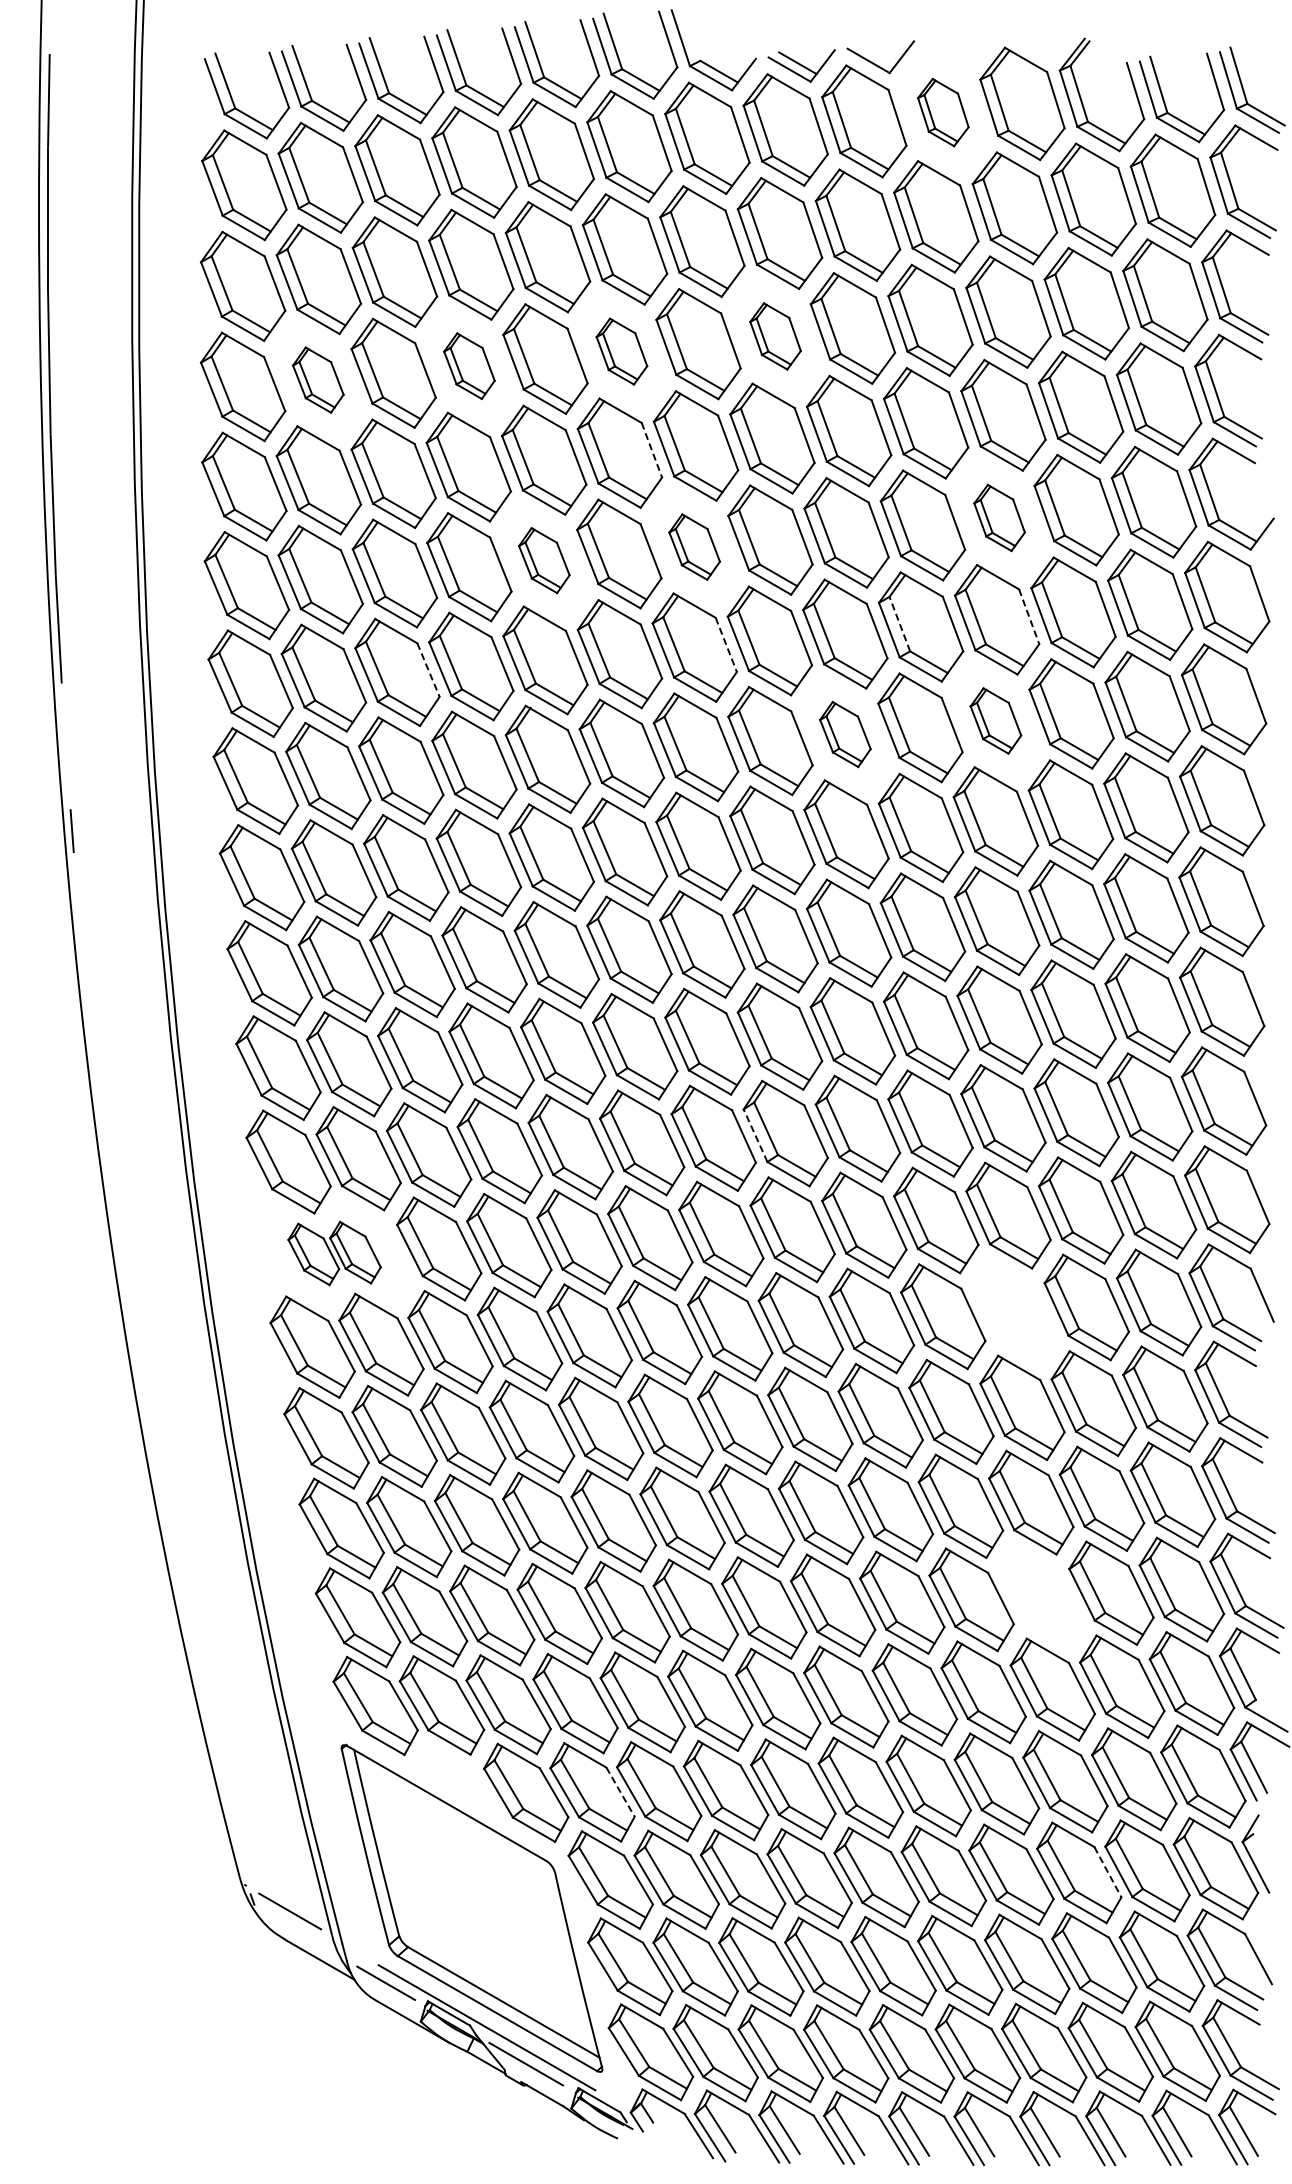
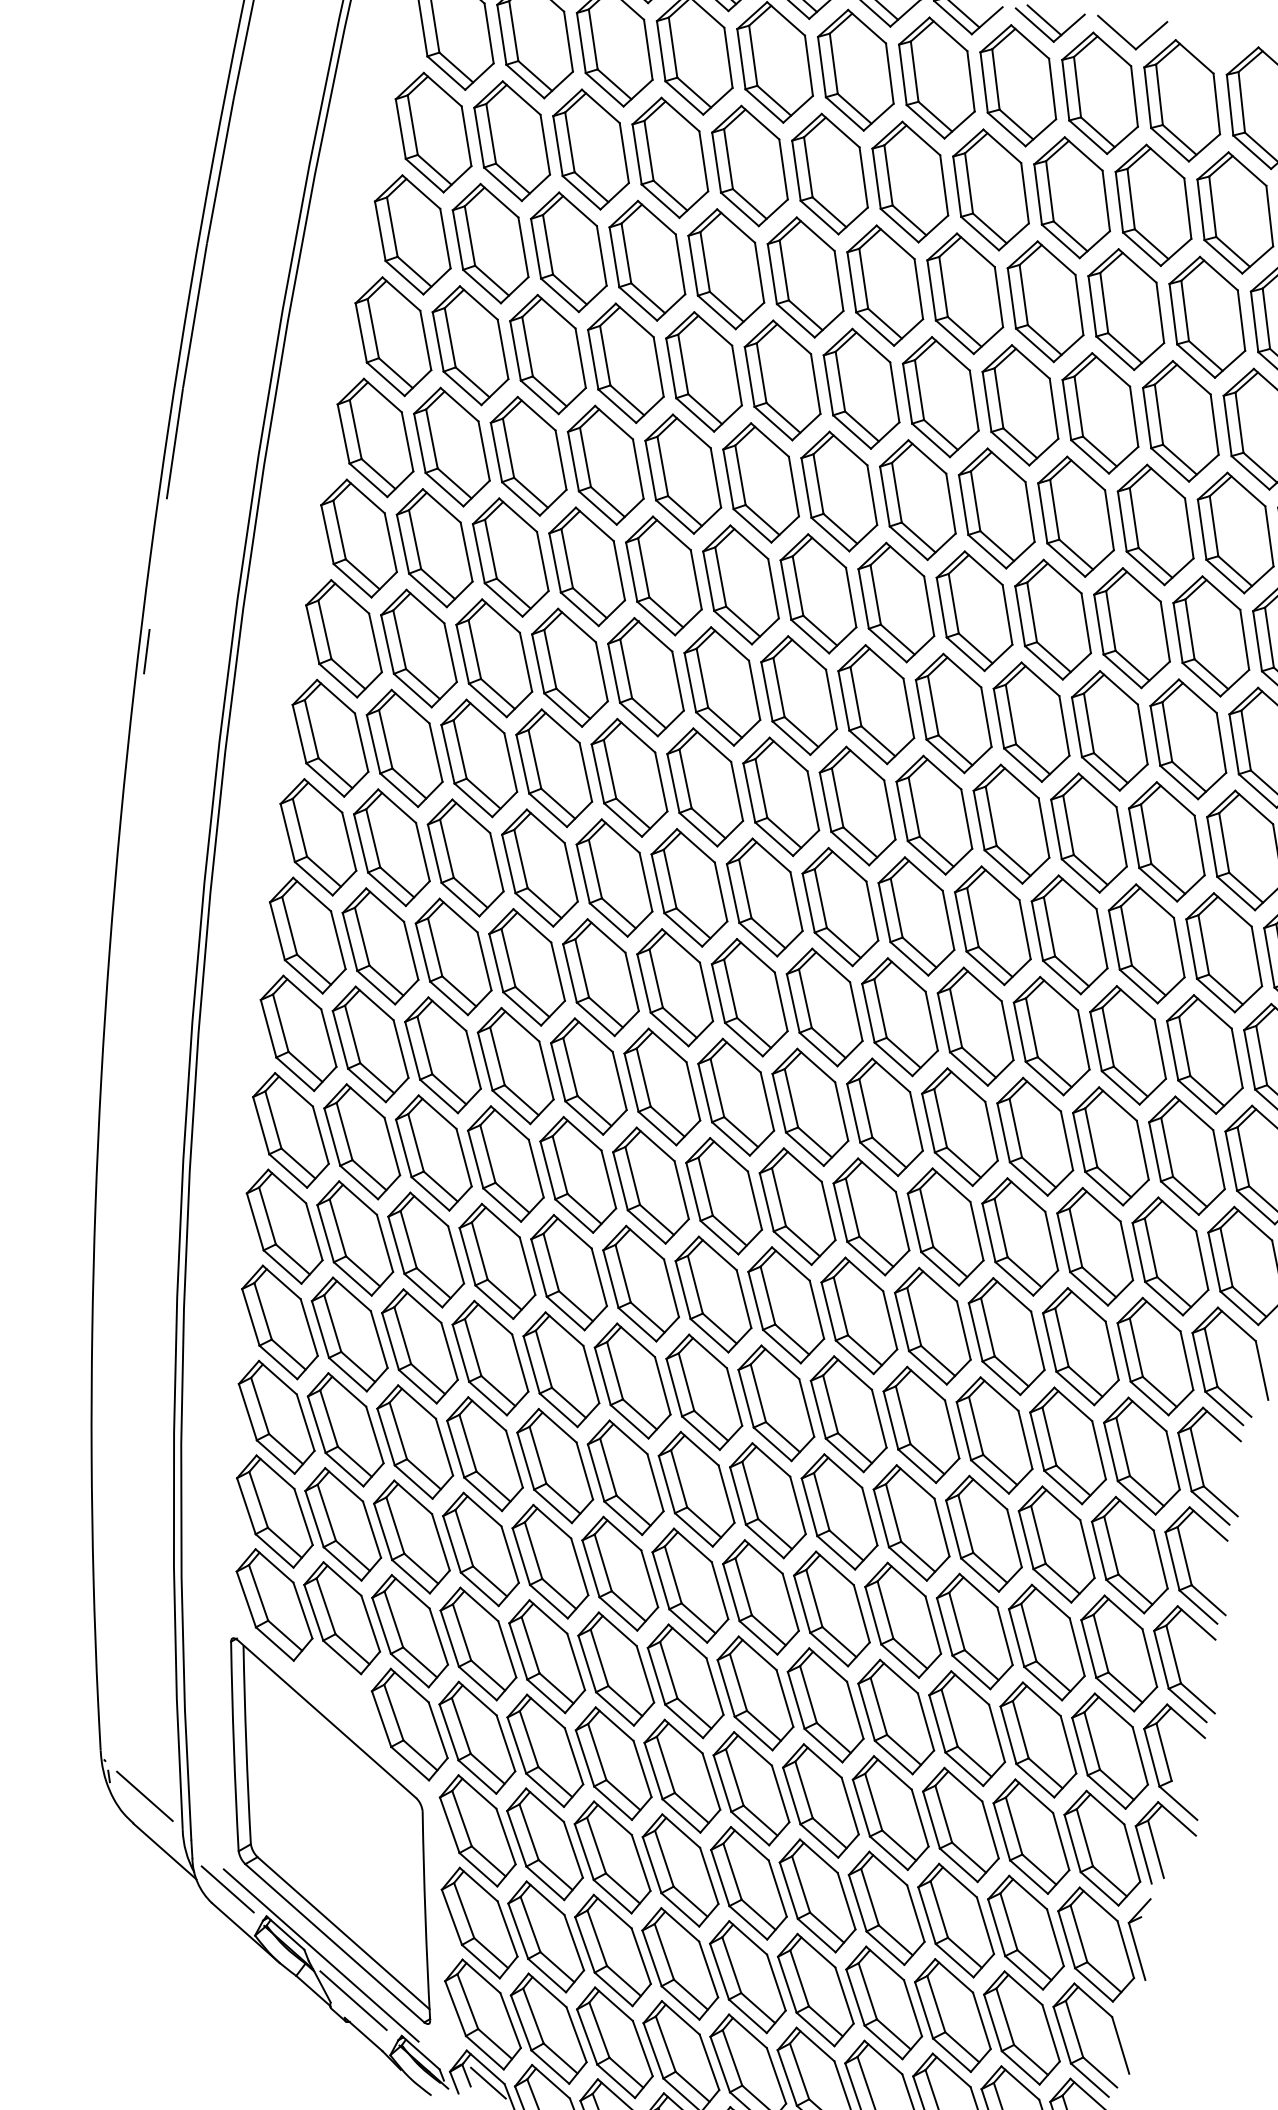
part: (943, 112) -> (1182, 100), size x1.67
part: (775, 336) -> (965, 293), size x1.67
part: (621, 351) -> (805, 277), size x1.67
part: (469, 365) -> (647, 259), size x1.67
part: (318, 379) -> (491, 242), size x1.67
line: (652, 450) -> (816, 384), dashed -> solid
part: (999, 517) -> (1155, 524), size x1.67
part: (694, 546) -> (839, 490), size x1.67
part: (544, 560) -> (683, 473), size x1.67
line: (1029, 617) -> (1165, 632), dashed -> solid
line: (899, 623) -> (1031, 611), dashed -> solid
line: (726, 645) -> (851, 598), dashed -> solid
line: (428, 670) -> (542, 561), dashed -> solid
part: (995, 720) -> (1109, 730), size x1.67
part: (845, 734) -> (953, 713), size x1.67
line: (755, 1135) -> (779, 1102), dashed -> solid
part: (334, 1253) -> (326, 1135), size x1.67
part: (1014, 1311) -> (1006, 1335), added
part: (1041, 1596) -> (974, 1631), added
line: (620, 1792) -> (505, 1743), dashed -> solid
line: (1107, 1872) -> (984, 1925), dashed -> solid
line: (669, 2115) -> (488, 2082), added

